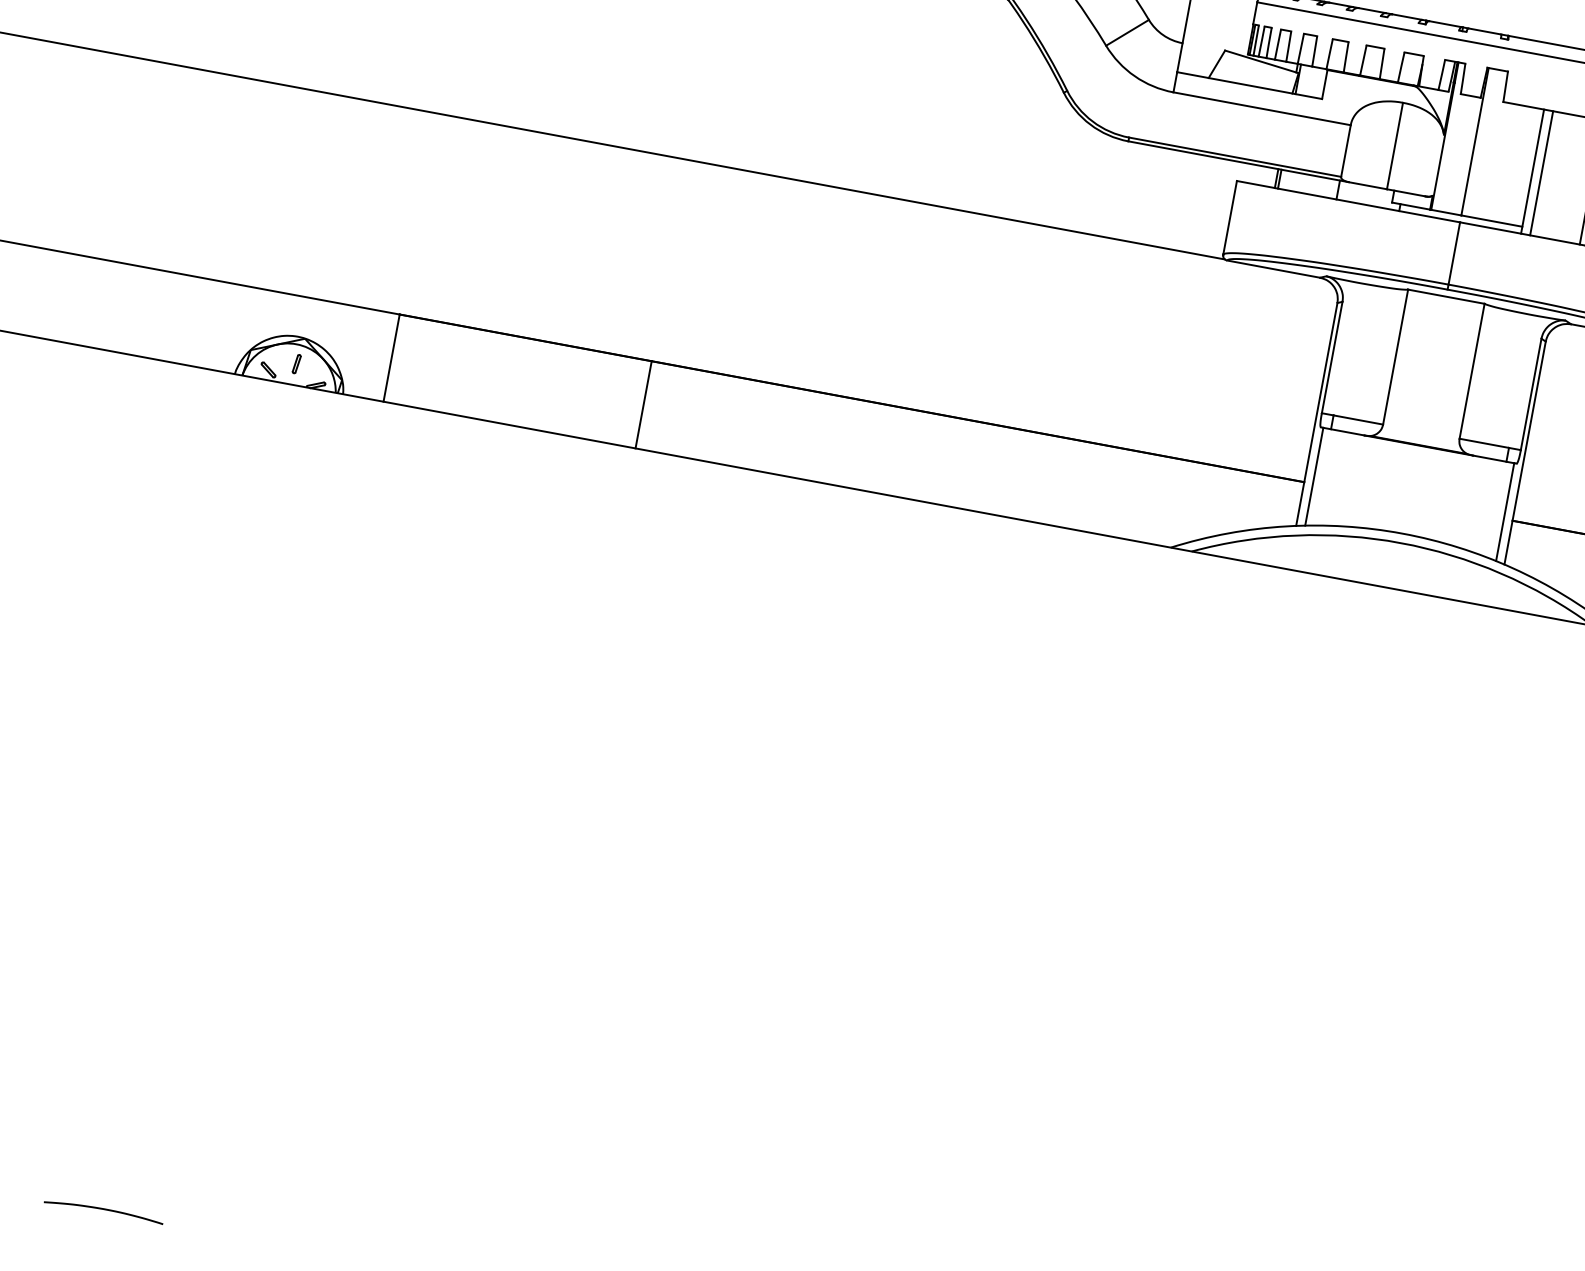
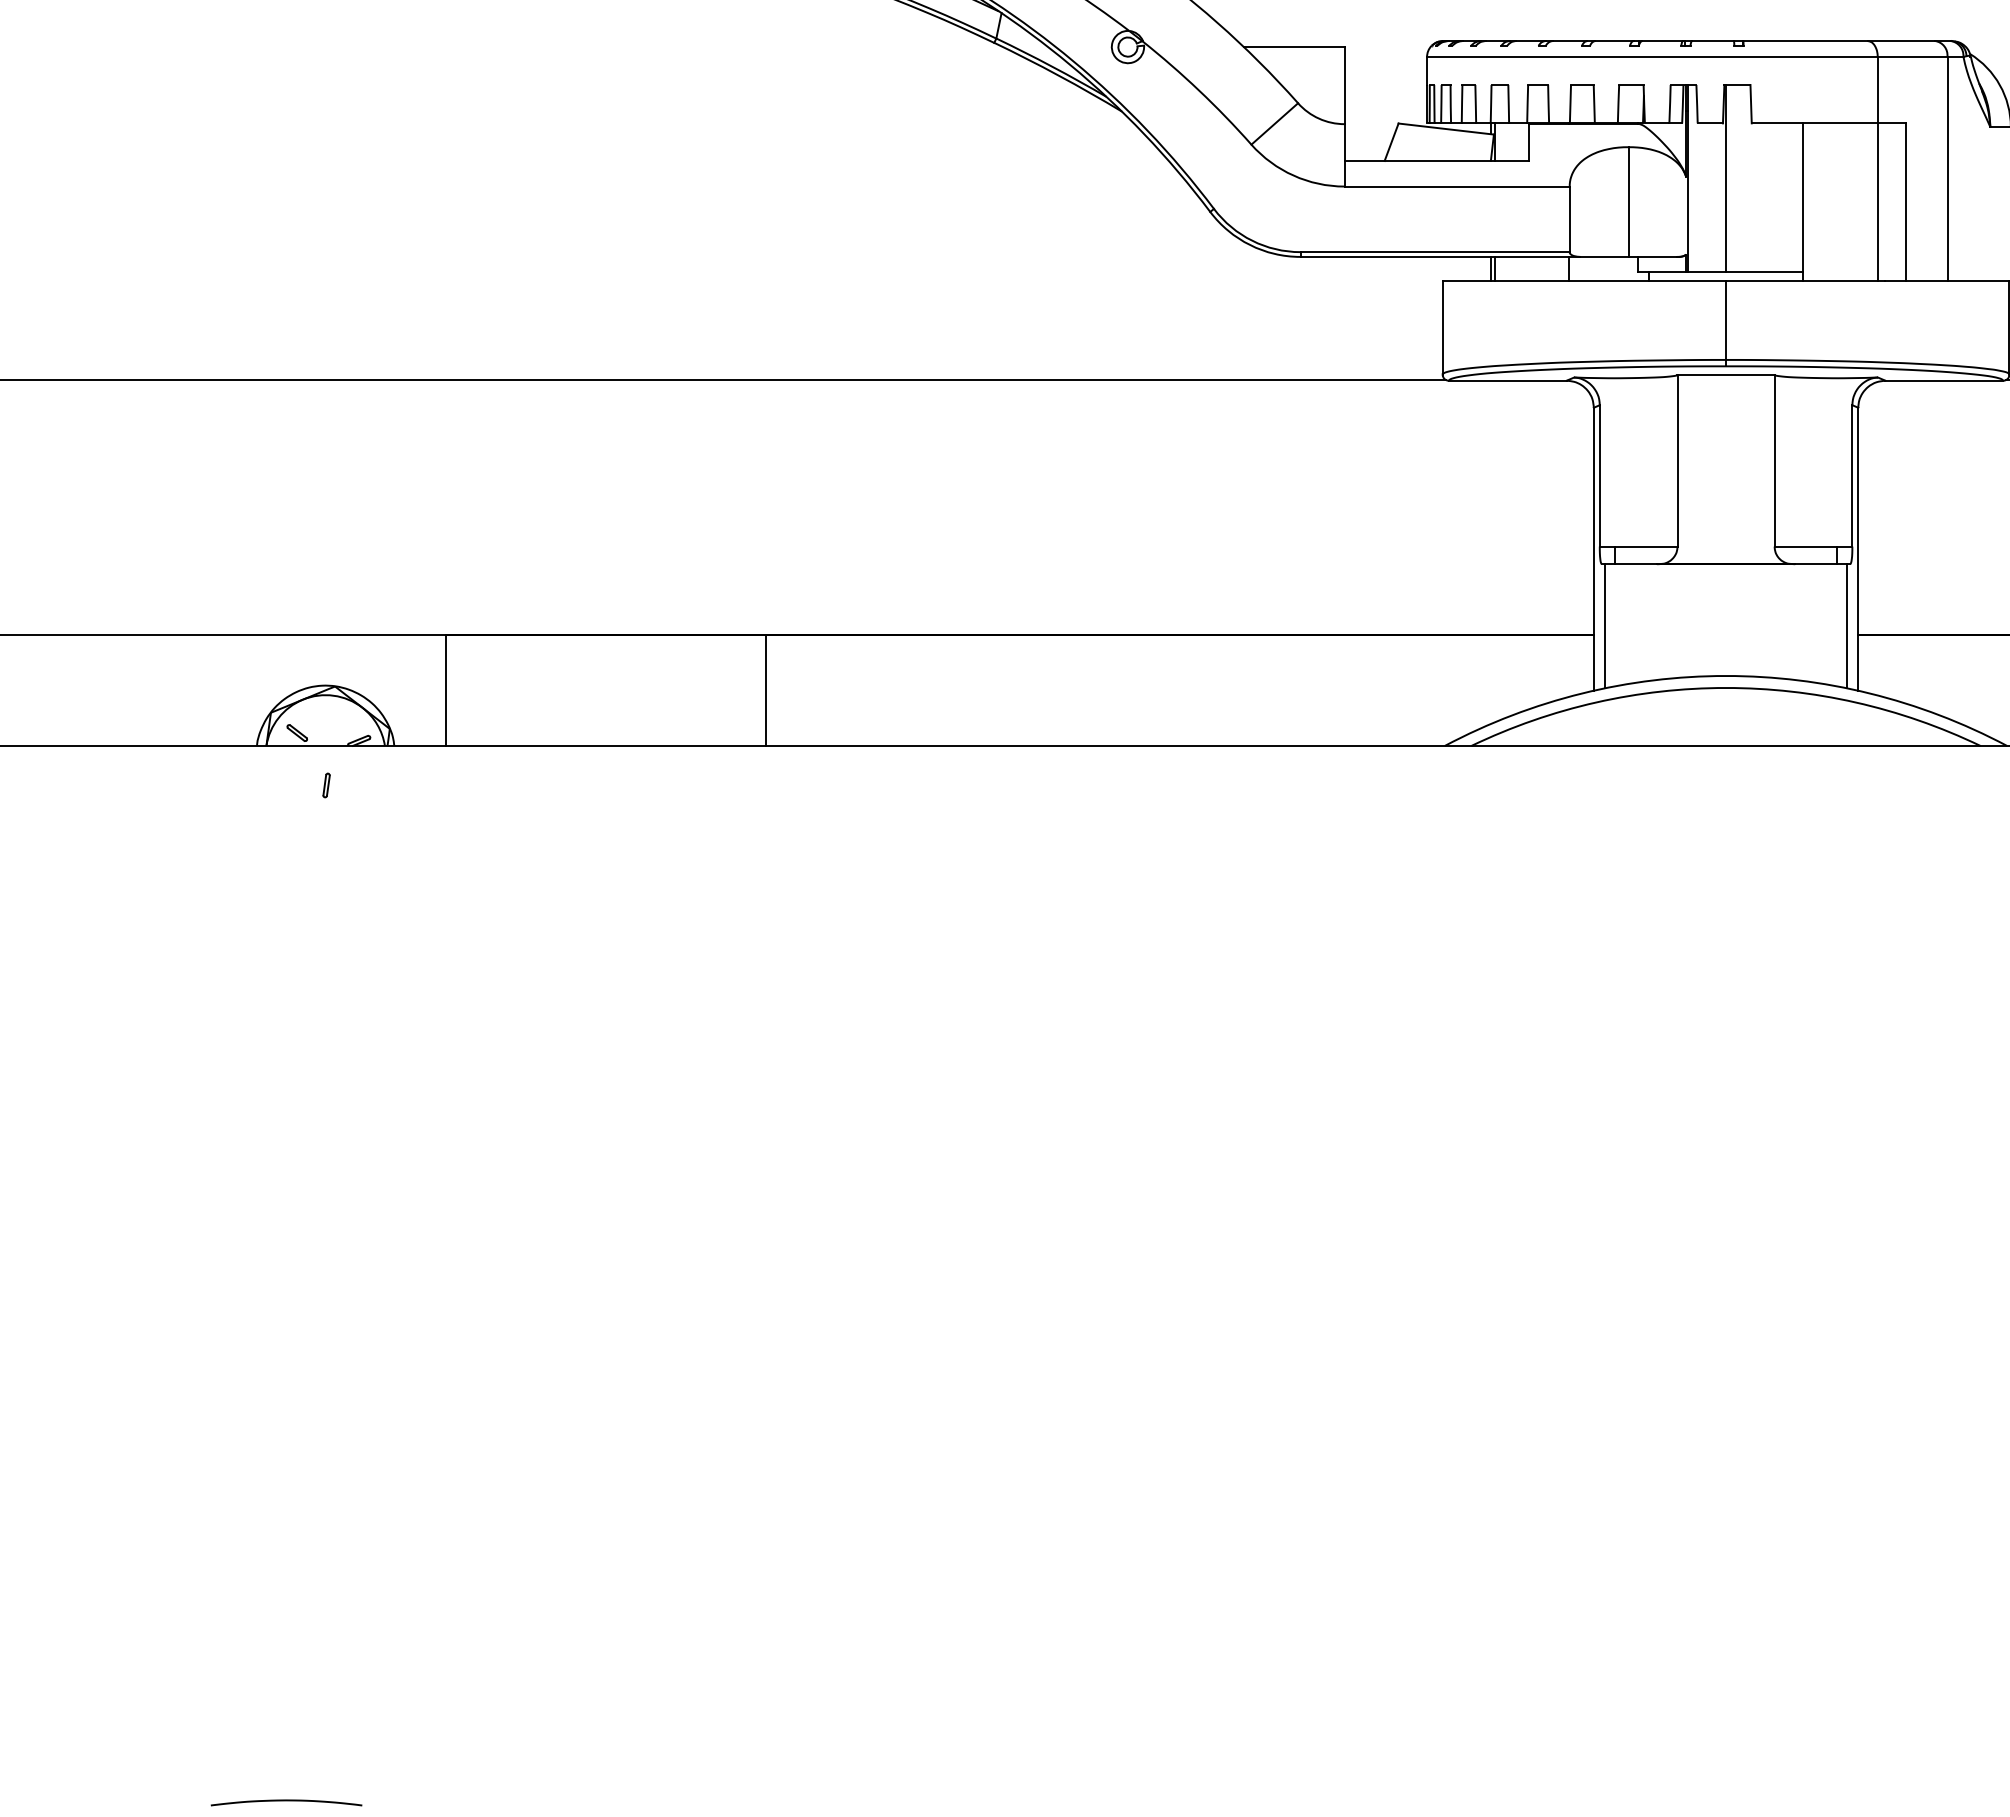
line: (1541, 172) -> (1814, 201), removed
part: (296, 364) -> (326, 785), moved

